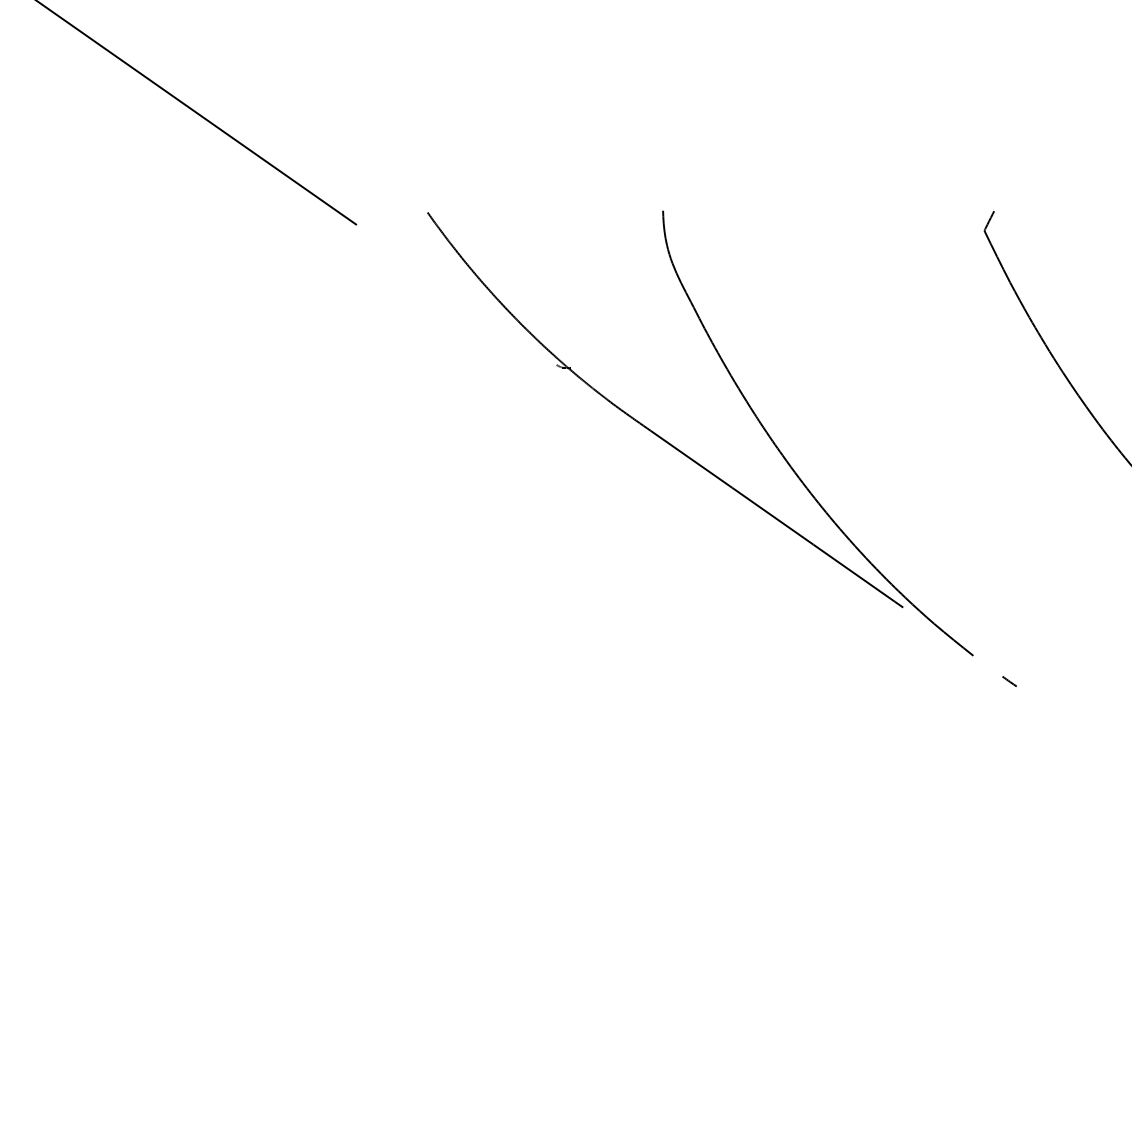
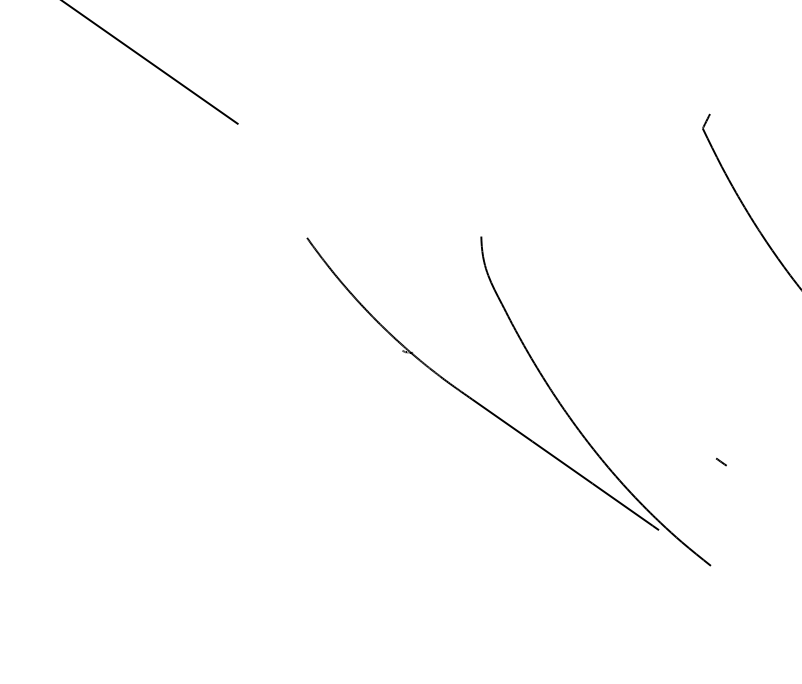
part: (686, 454) -> (498, 416), moved

